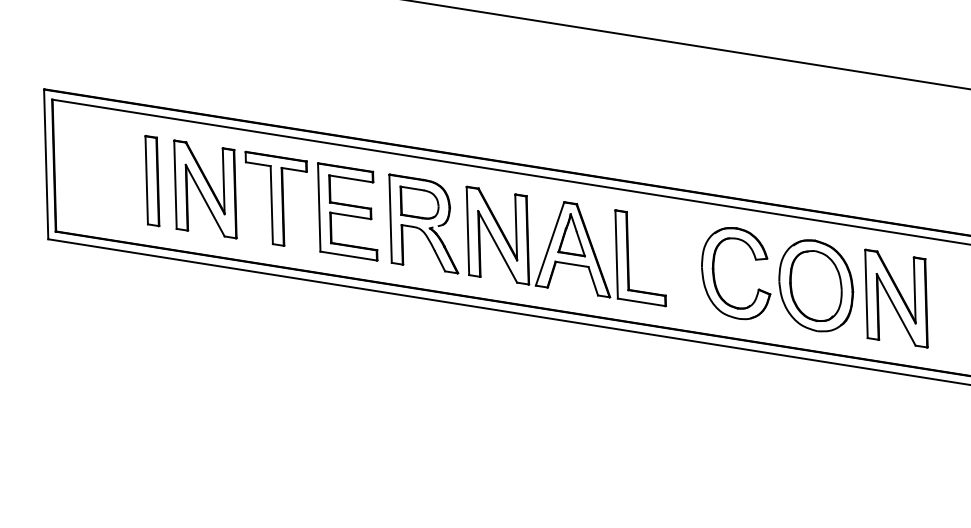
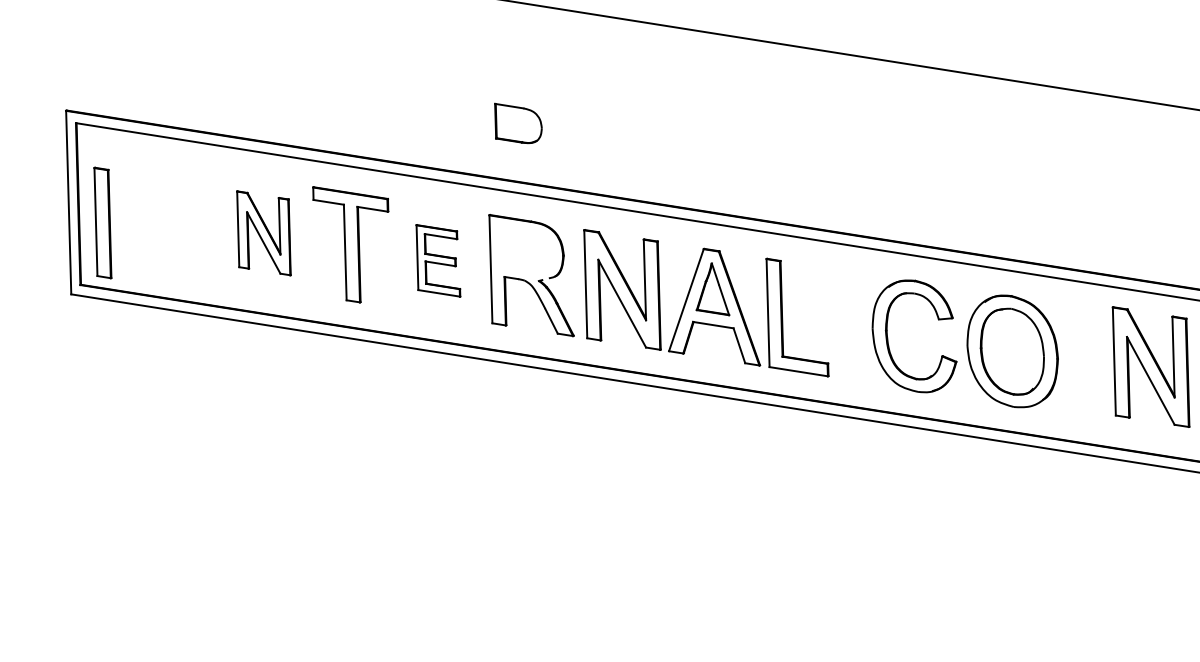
part: (152, 180) -> (102, 222), moved
part: (205, 189) -> (263, 233), size x0.7
part: (419, 202) -> (518, 123), moved
part: (347, 211) -> (438, 260), size x0.6
part: (895, 298) -> (1150, 366), moved

